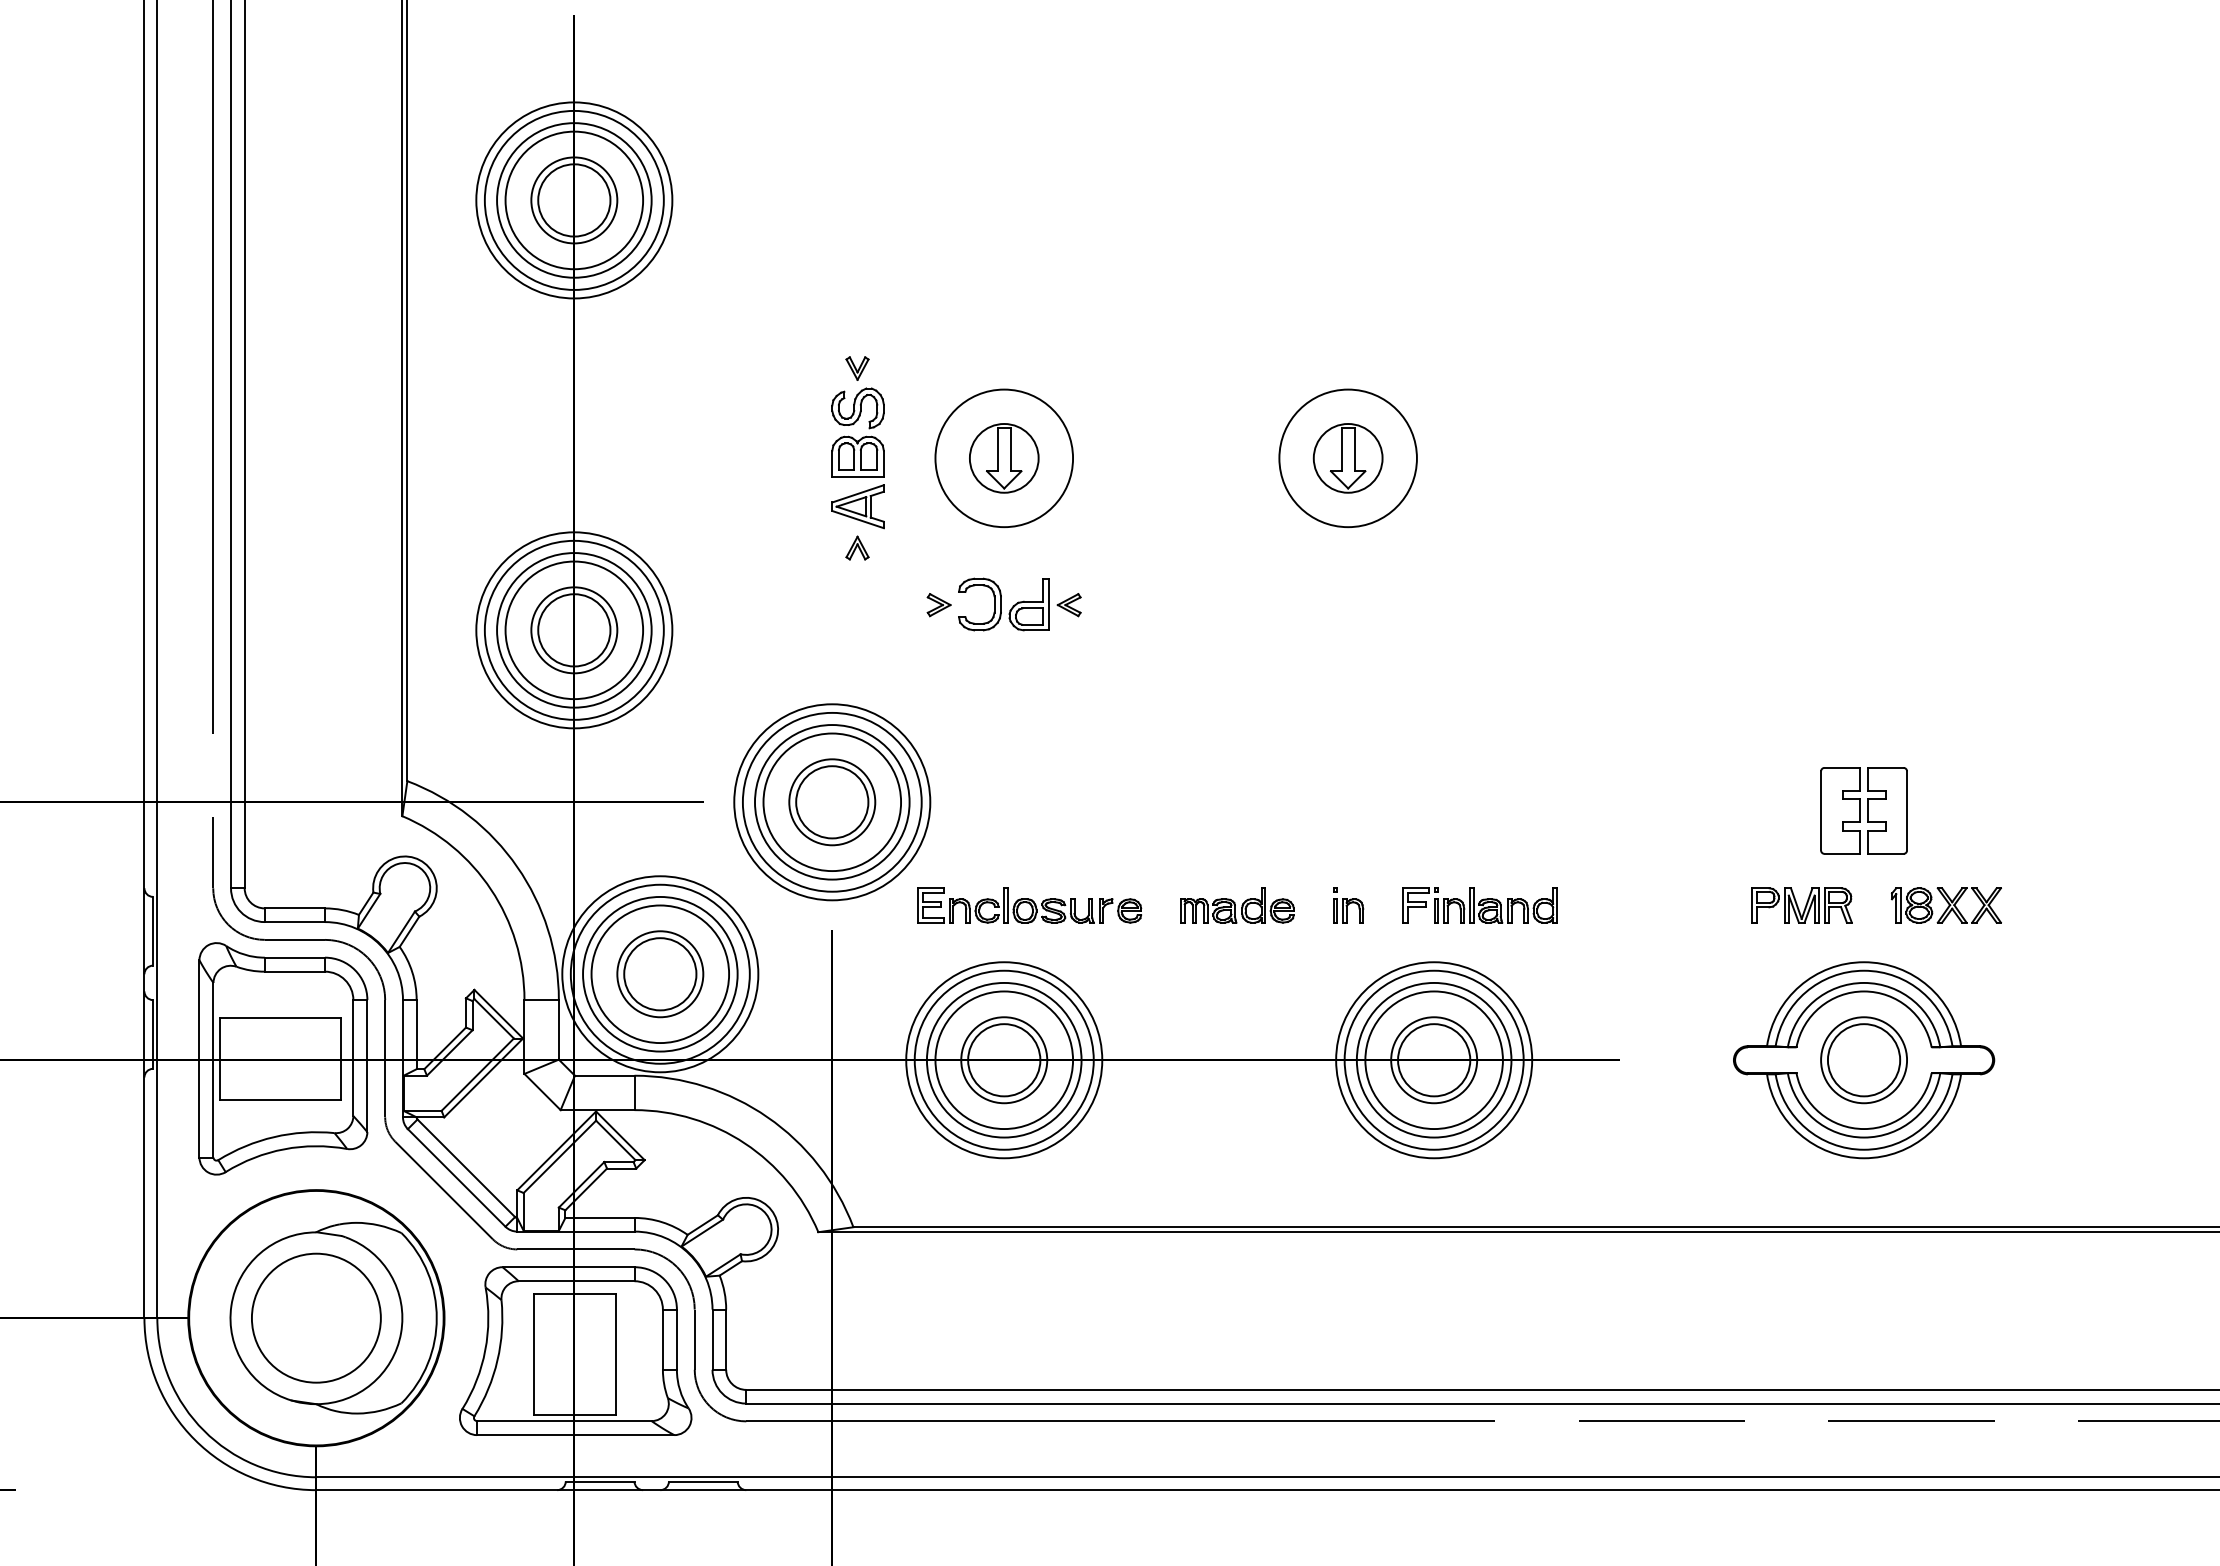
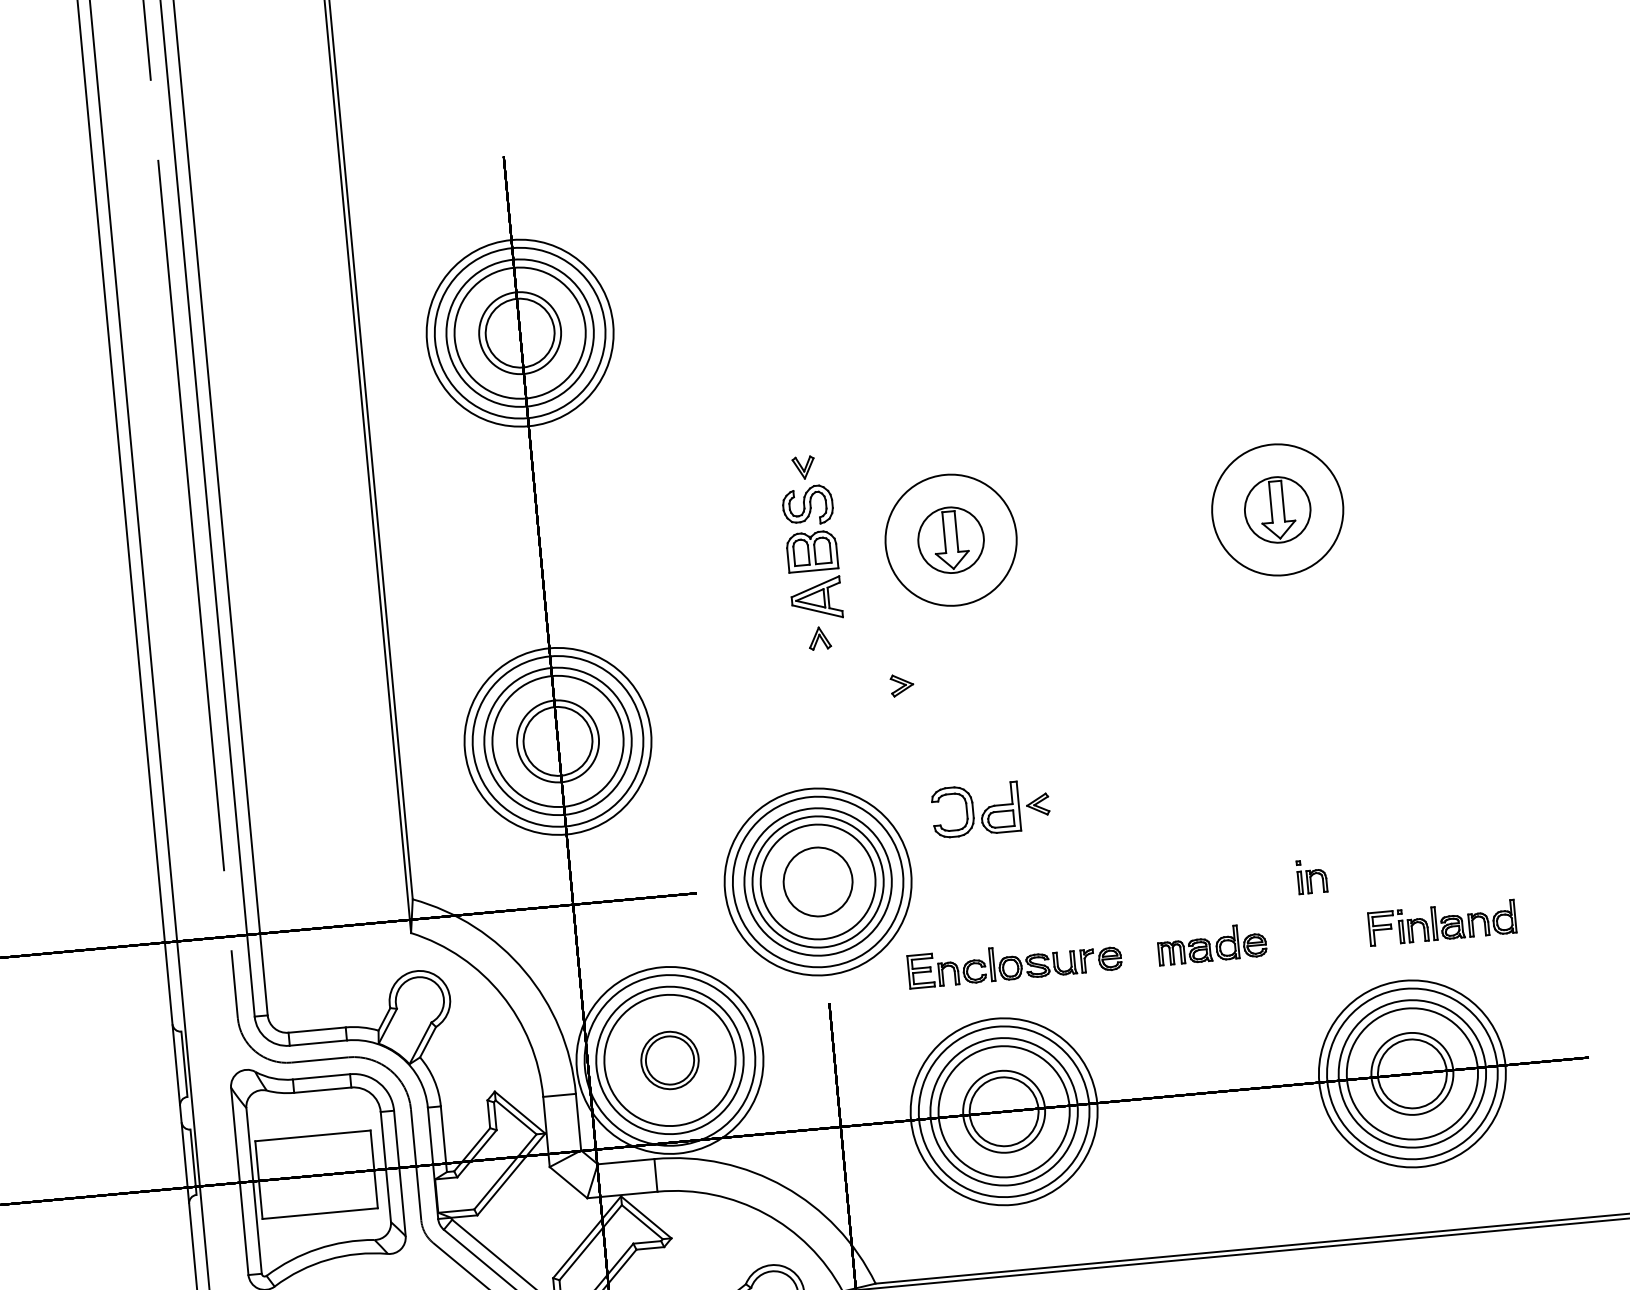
part: (1019, 604) -> (990, 808), moved
circle: (832, 802) -> (818, 882), size x1.4
part: (1348, 905) -> (1312, 876), moved
part: (660, 974) -> (670, 1060), size x0.7

